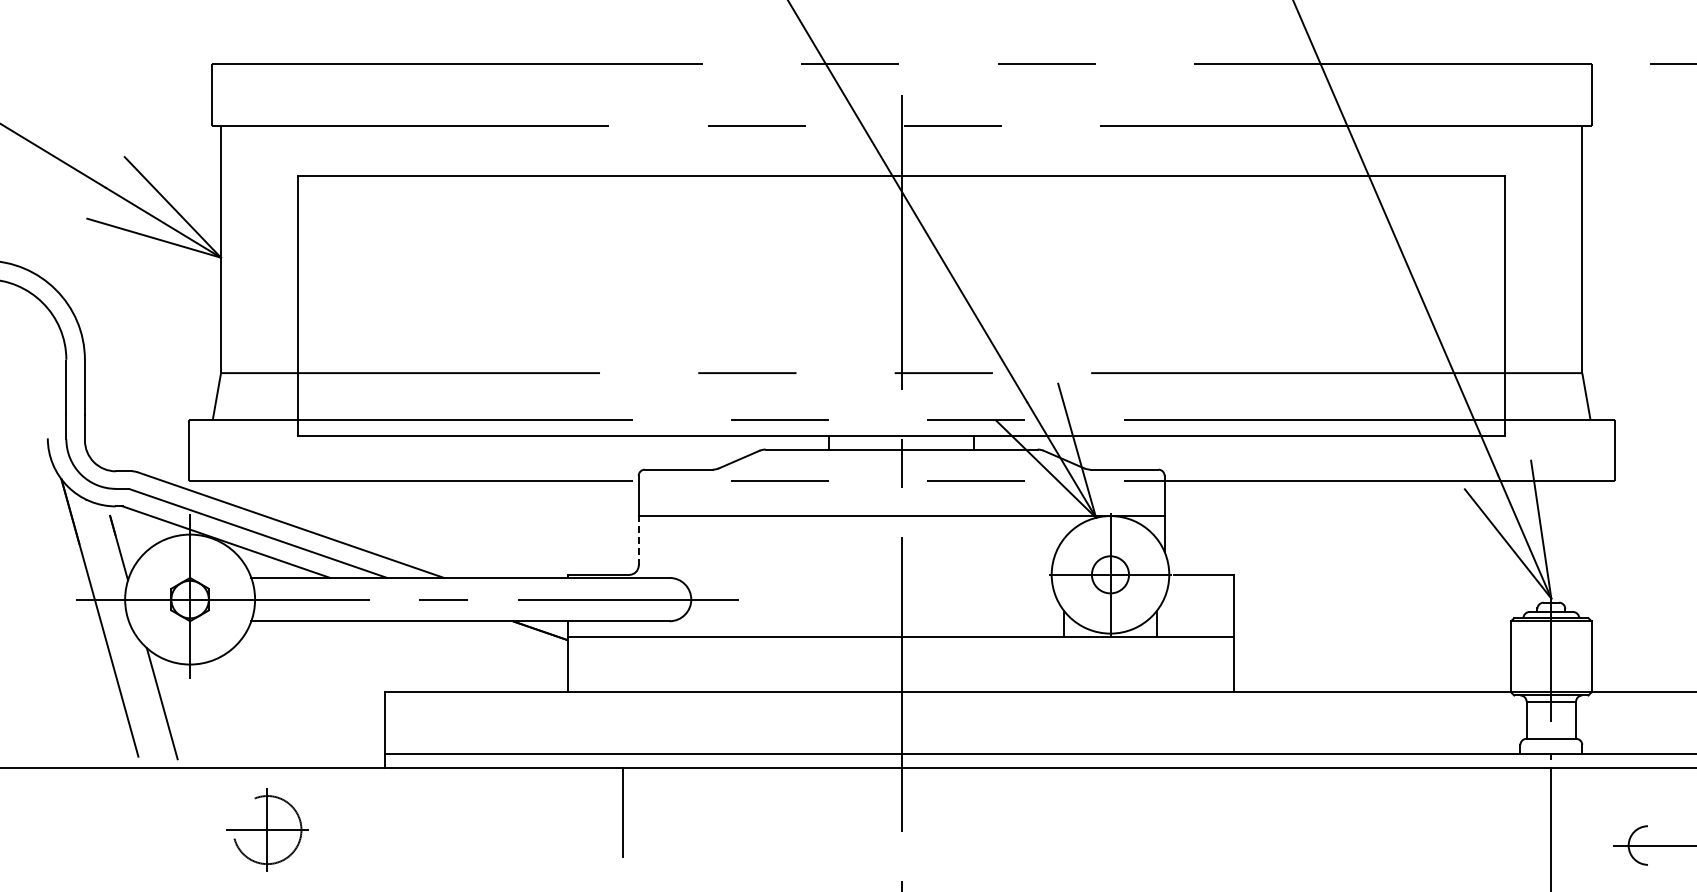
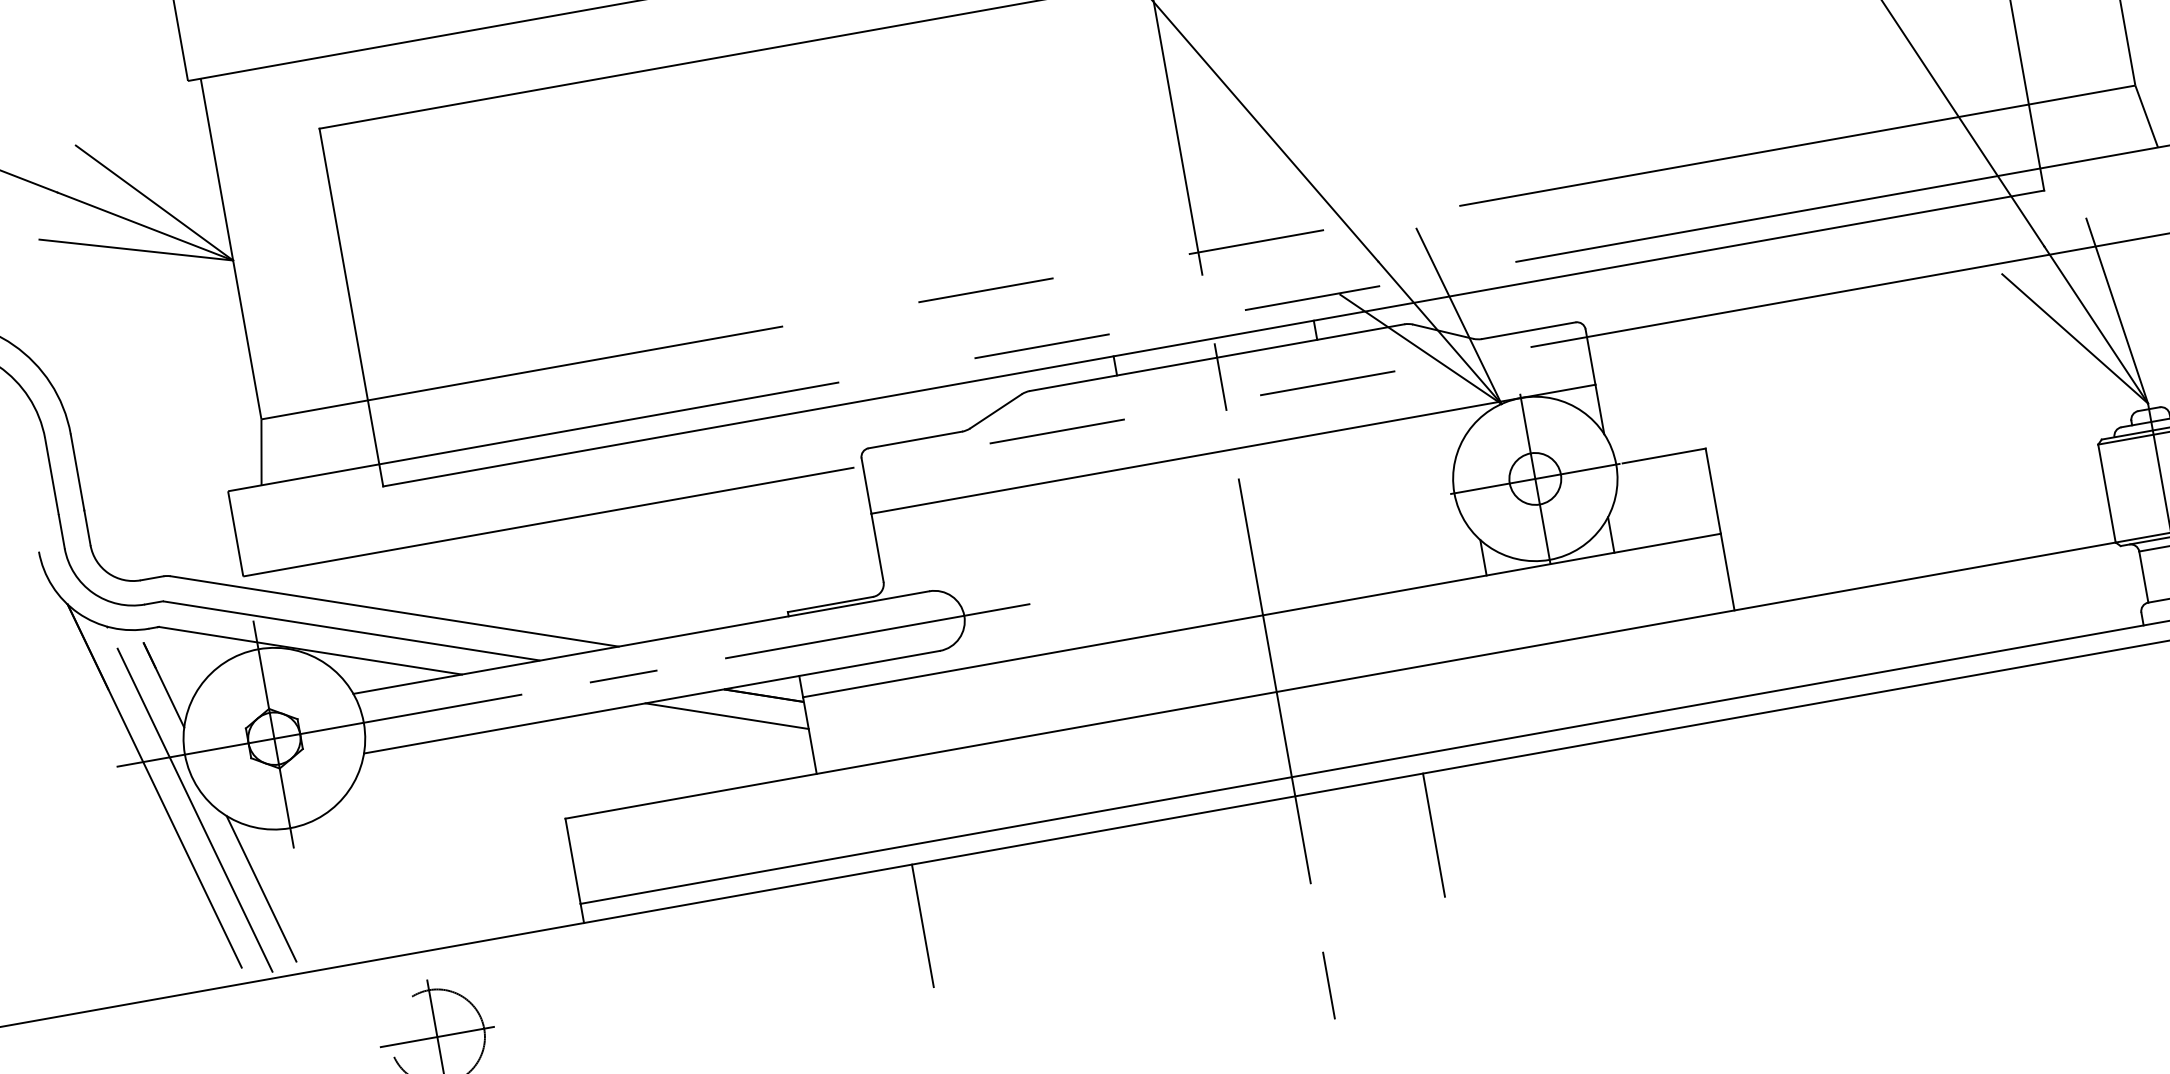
line: (638, 540) -> (877, 547), dashed -> solid
line: (124, 639) -> (193, 809), added
line: (511, 640) -> (726, 716), added
line: (994, 812) -> (1433, 834), added

